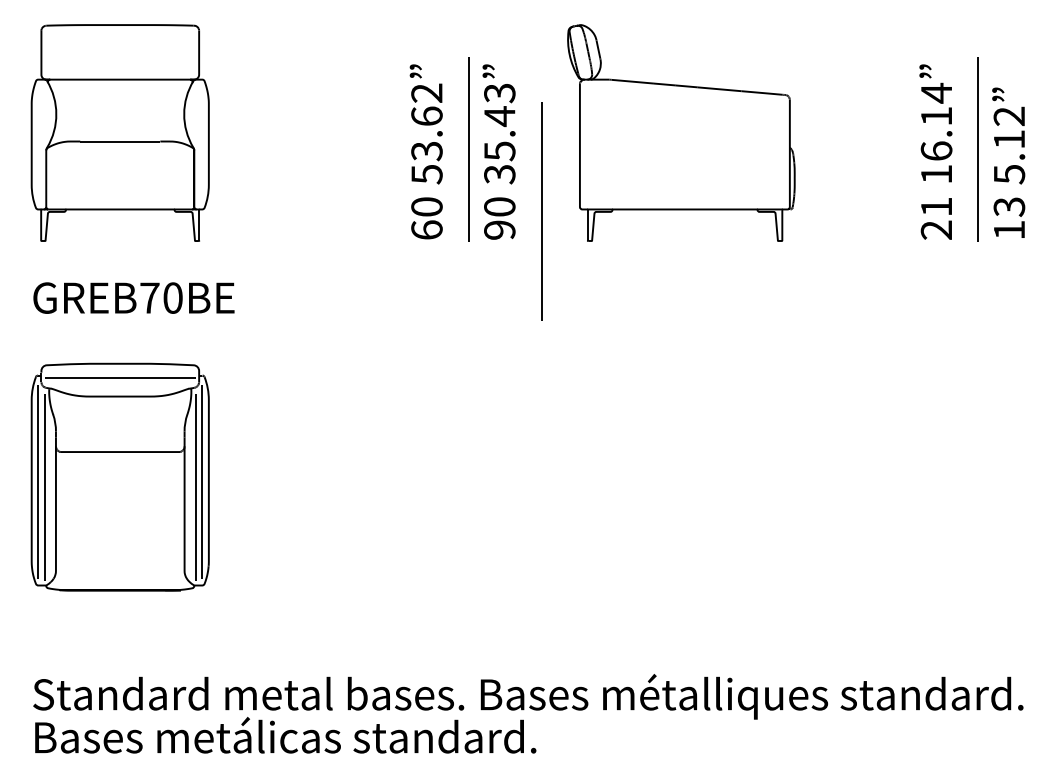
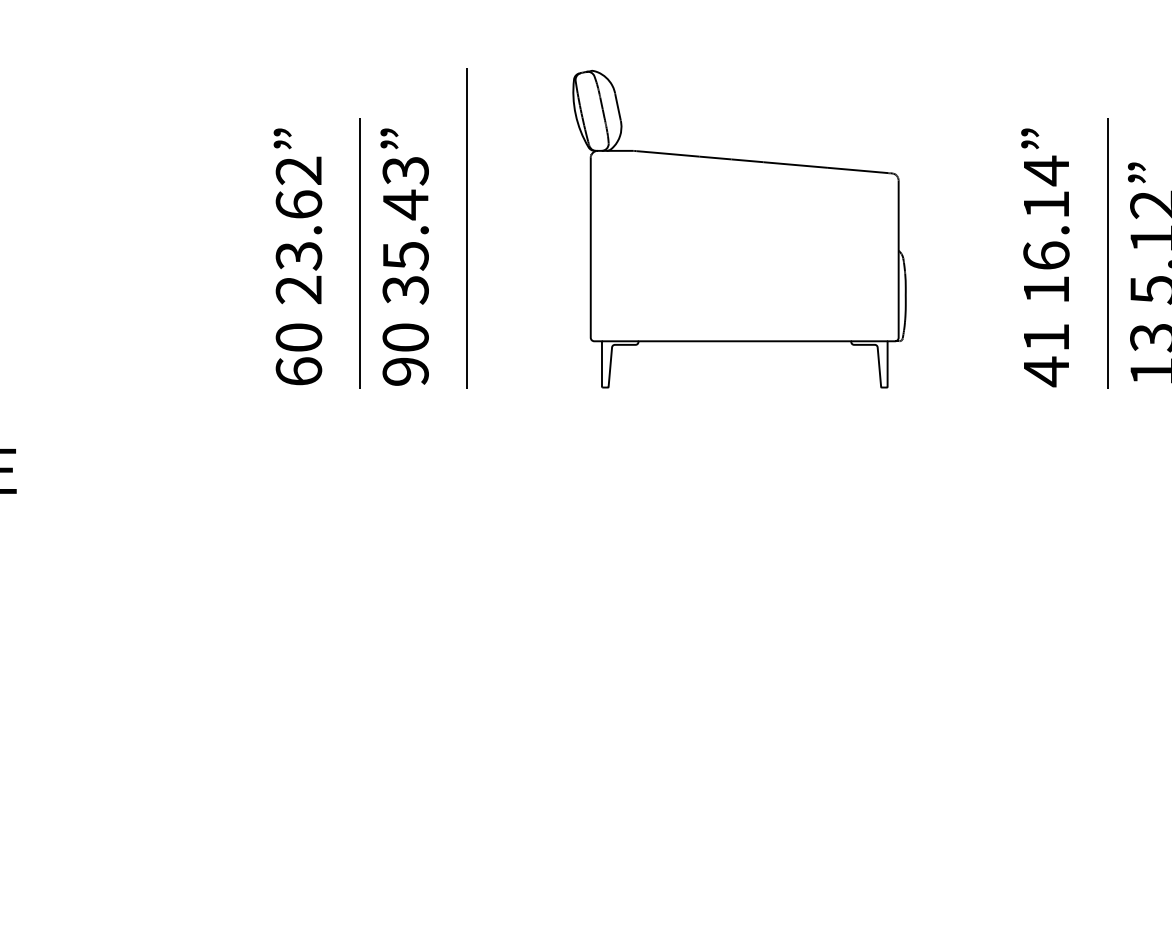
part: (681, 132) -> (739, 228), moved
text: (426, 174) -> (298, 290), 53.62 -> 23.62
line: (541, 211) -> (466, 228), moved
text: (935, 229) -> (1044, 370), 21 -> 41

